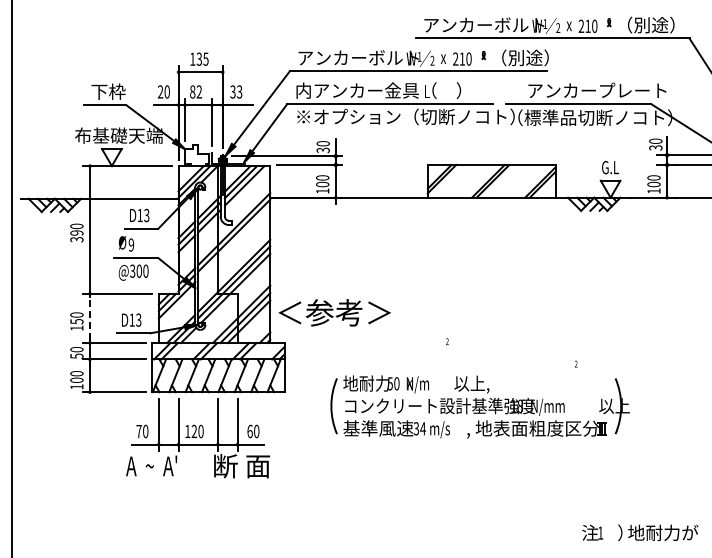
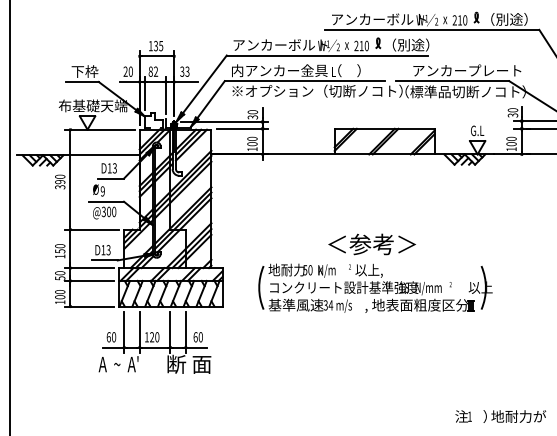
part: (608, 22) -> (475, 17), size x1.67
part: (483, 55) -> (378, 43), size x1.67
line: (234, 243) -> (183, 190), added
text: (334, 312) -> (371, 244), moved
line: (90, 317) -> (70, 248), dashed -> solid
part: (479, 406) -> (375, 287), moved
text: (138, 431) -> (108, 337), 70 -> 60

